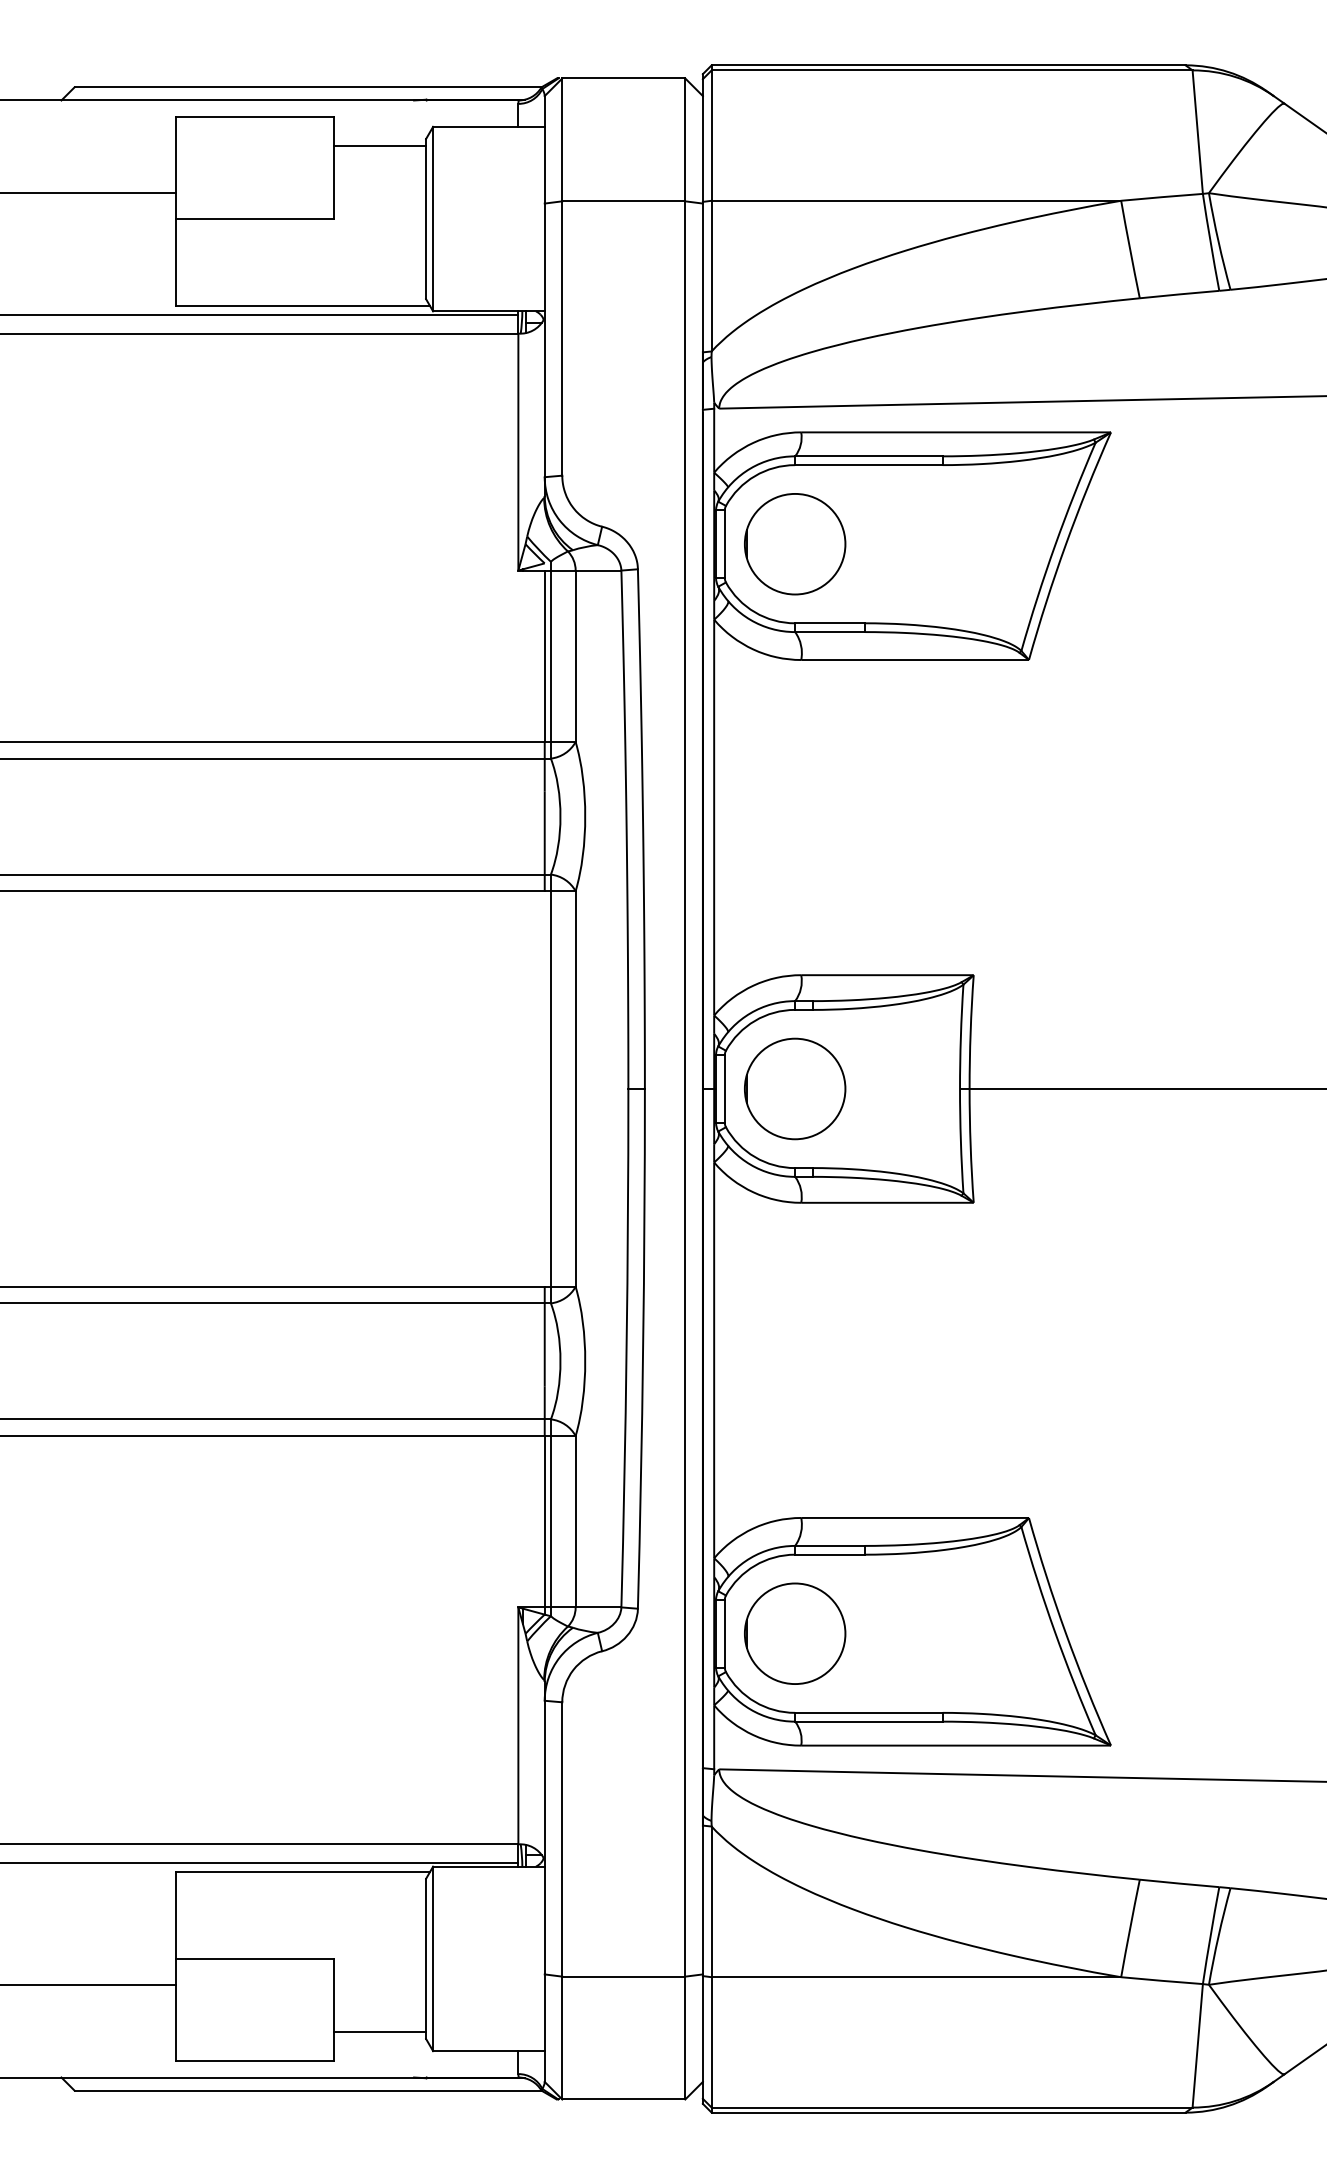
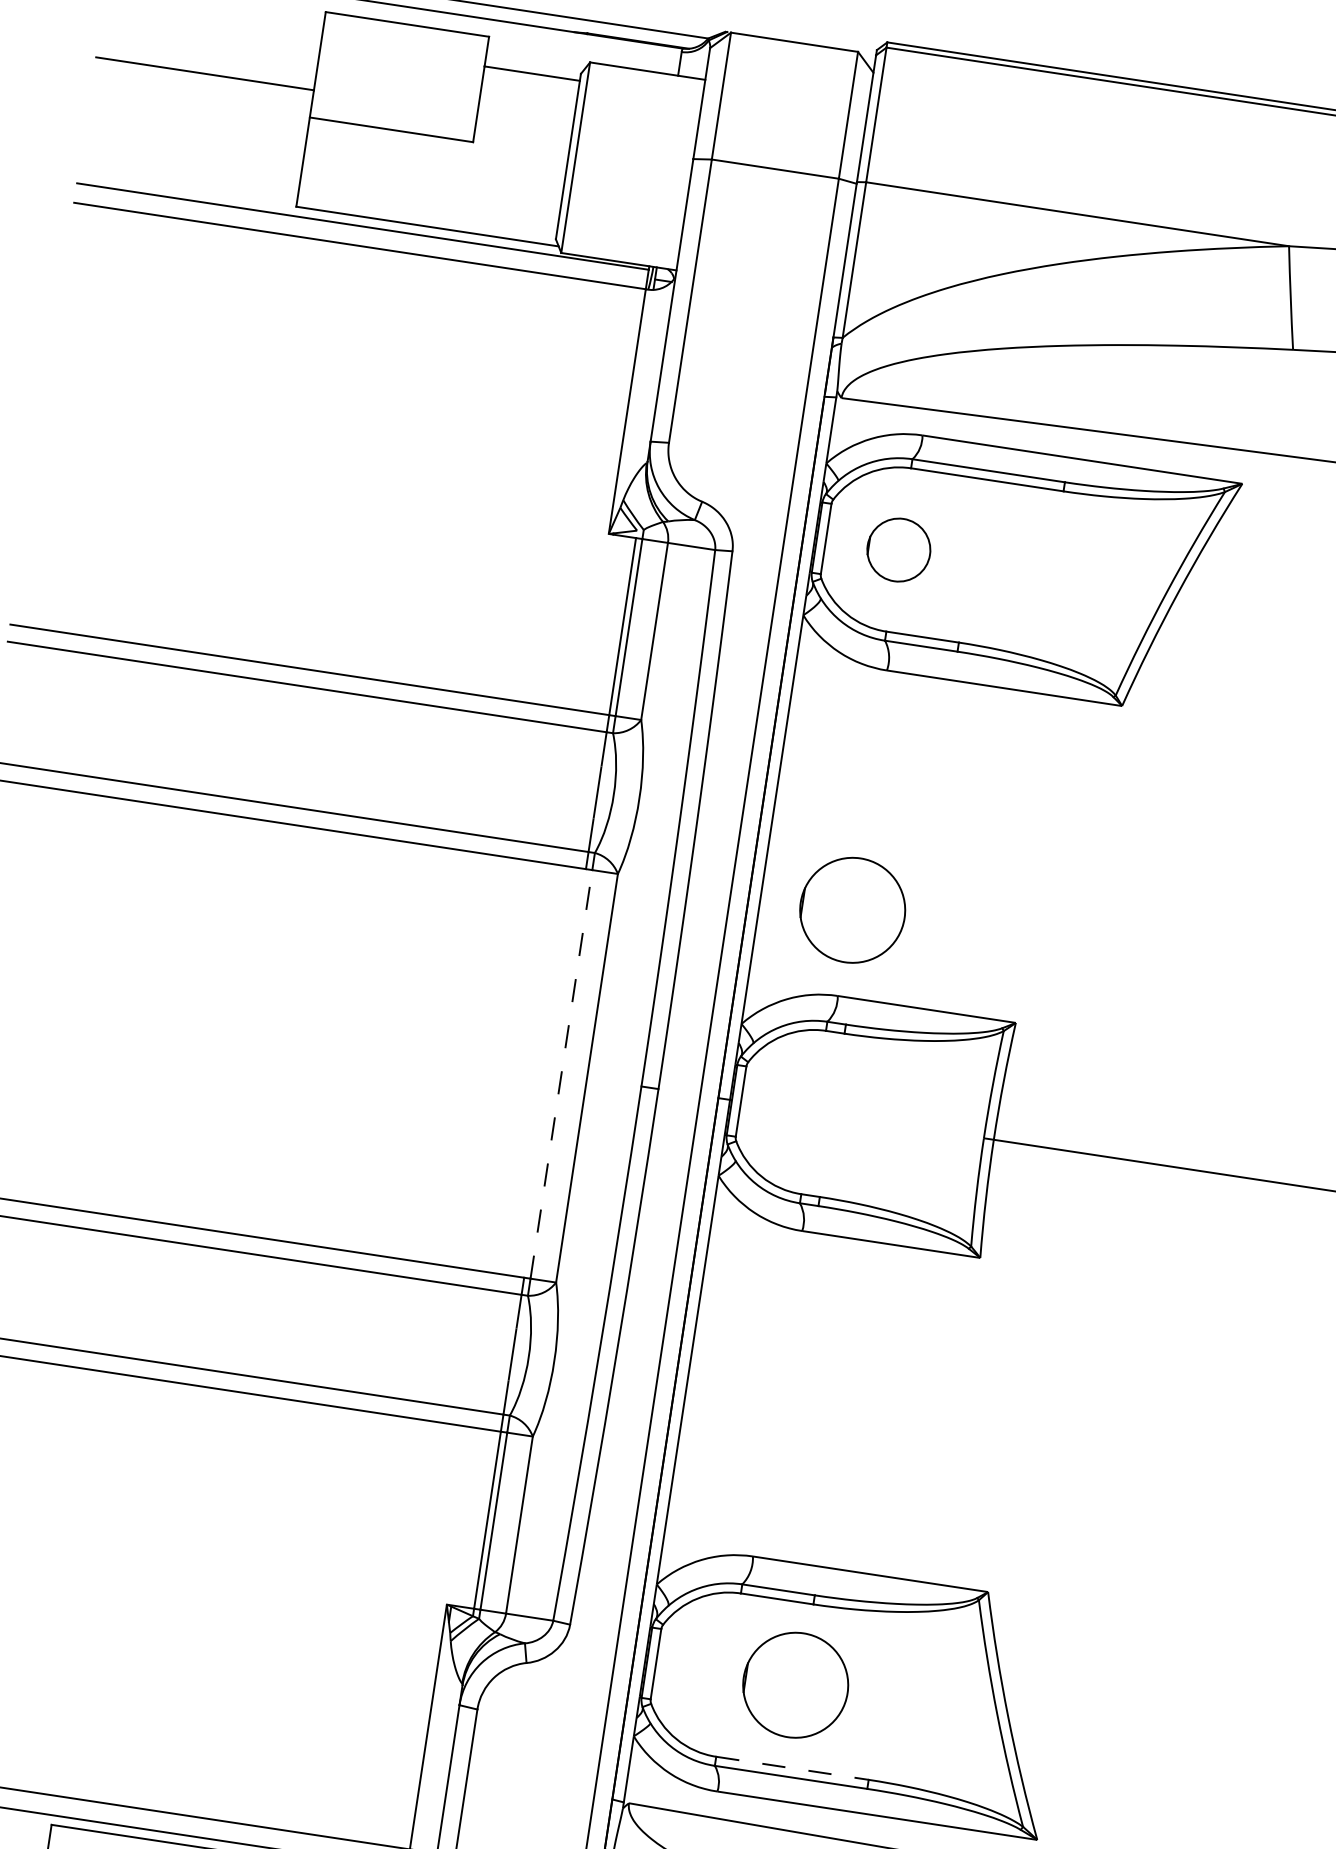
circle: (795, 544) -> (899, 550), size x0.6
part: (795, 1088) -> (853, 909), moved
line: (550, 1089) -> (560, 1074), solid -> dashed
circle: (795, 1633) -> (796, 1685), moved
line: (868, 1712) -> (792, 1767), solid -> dashed

